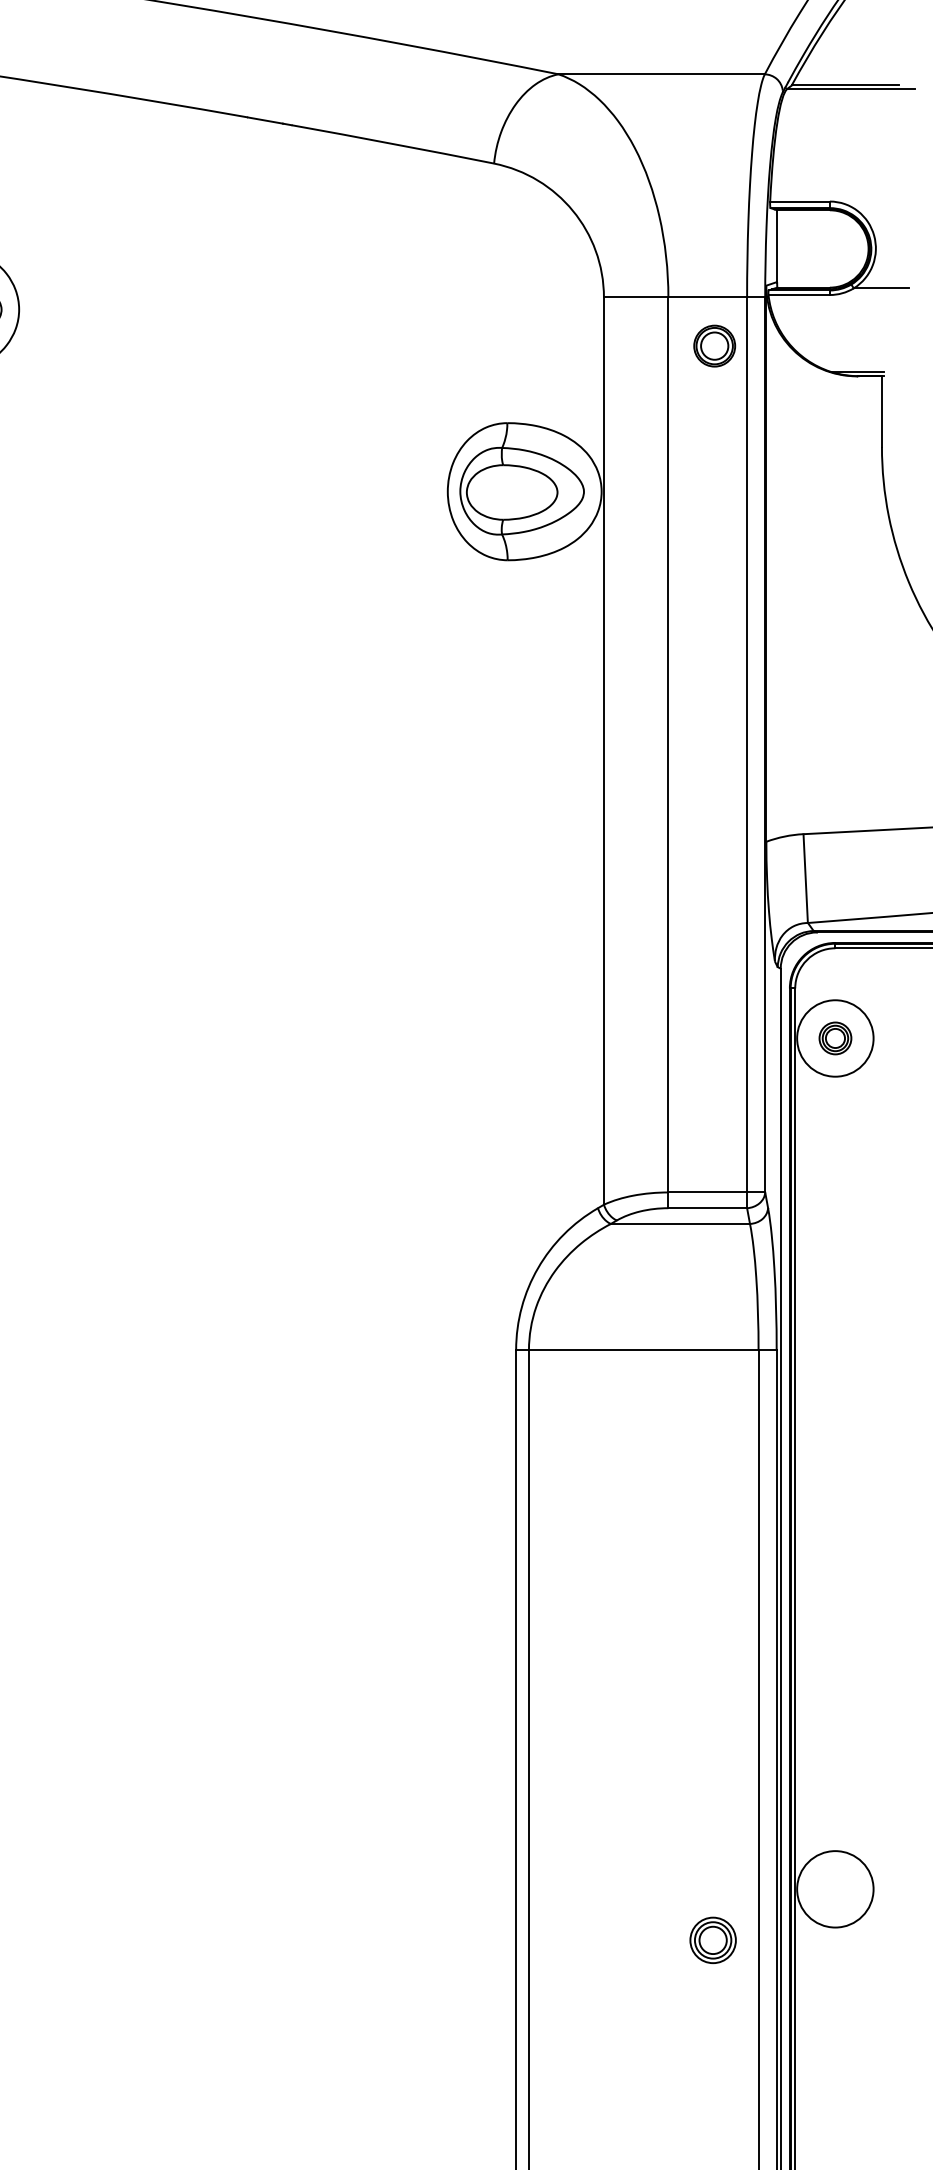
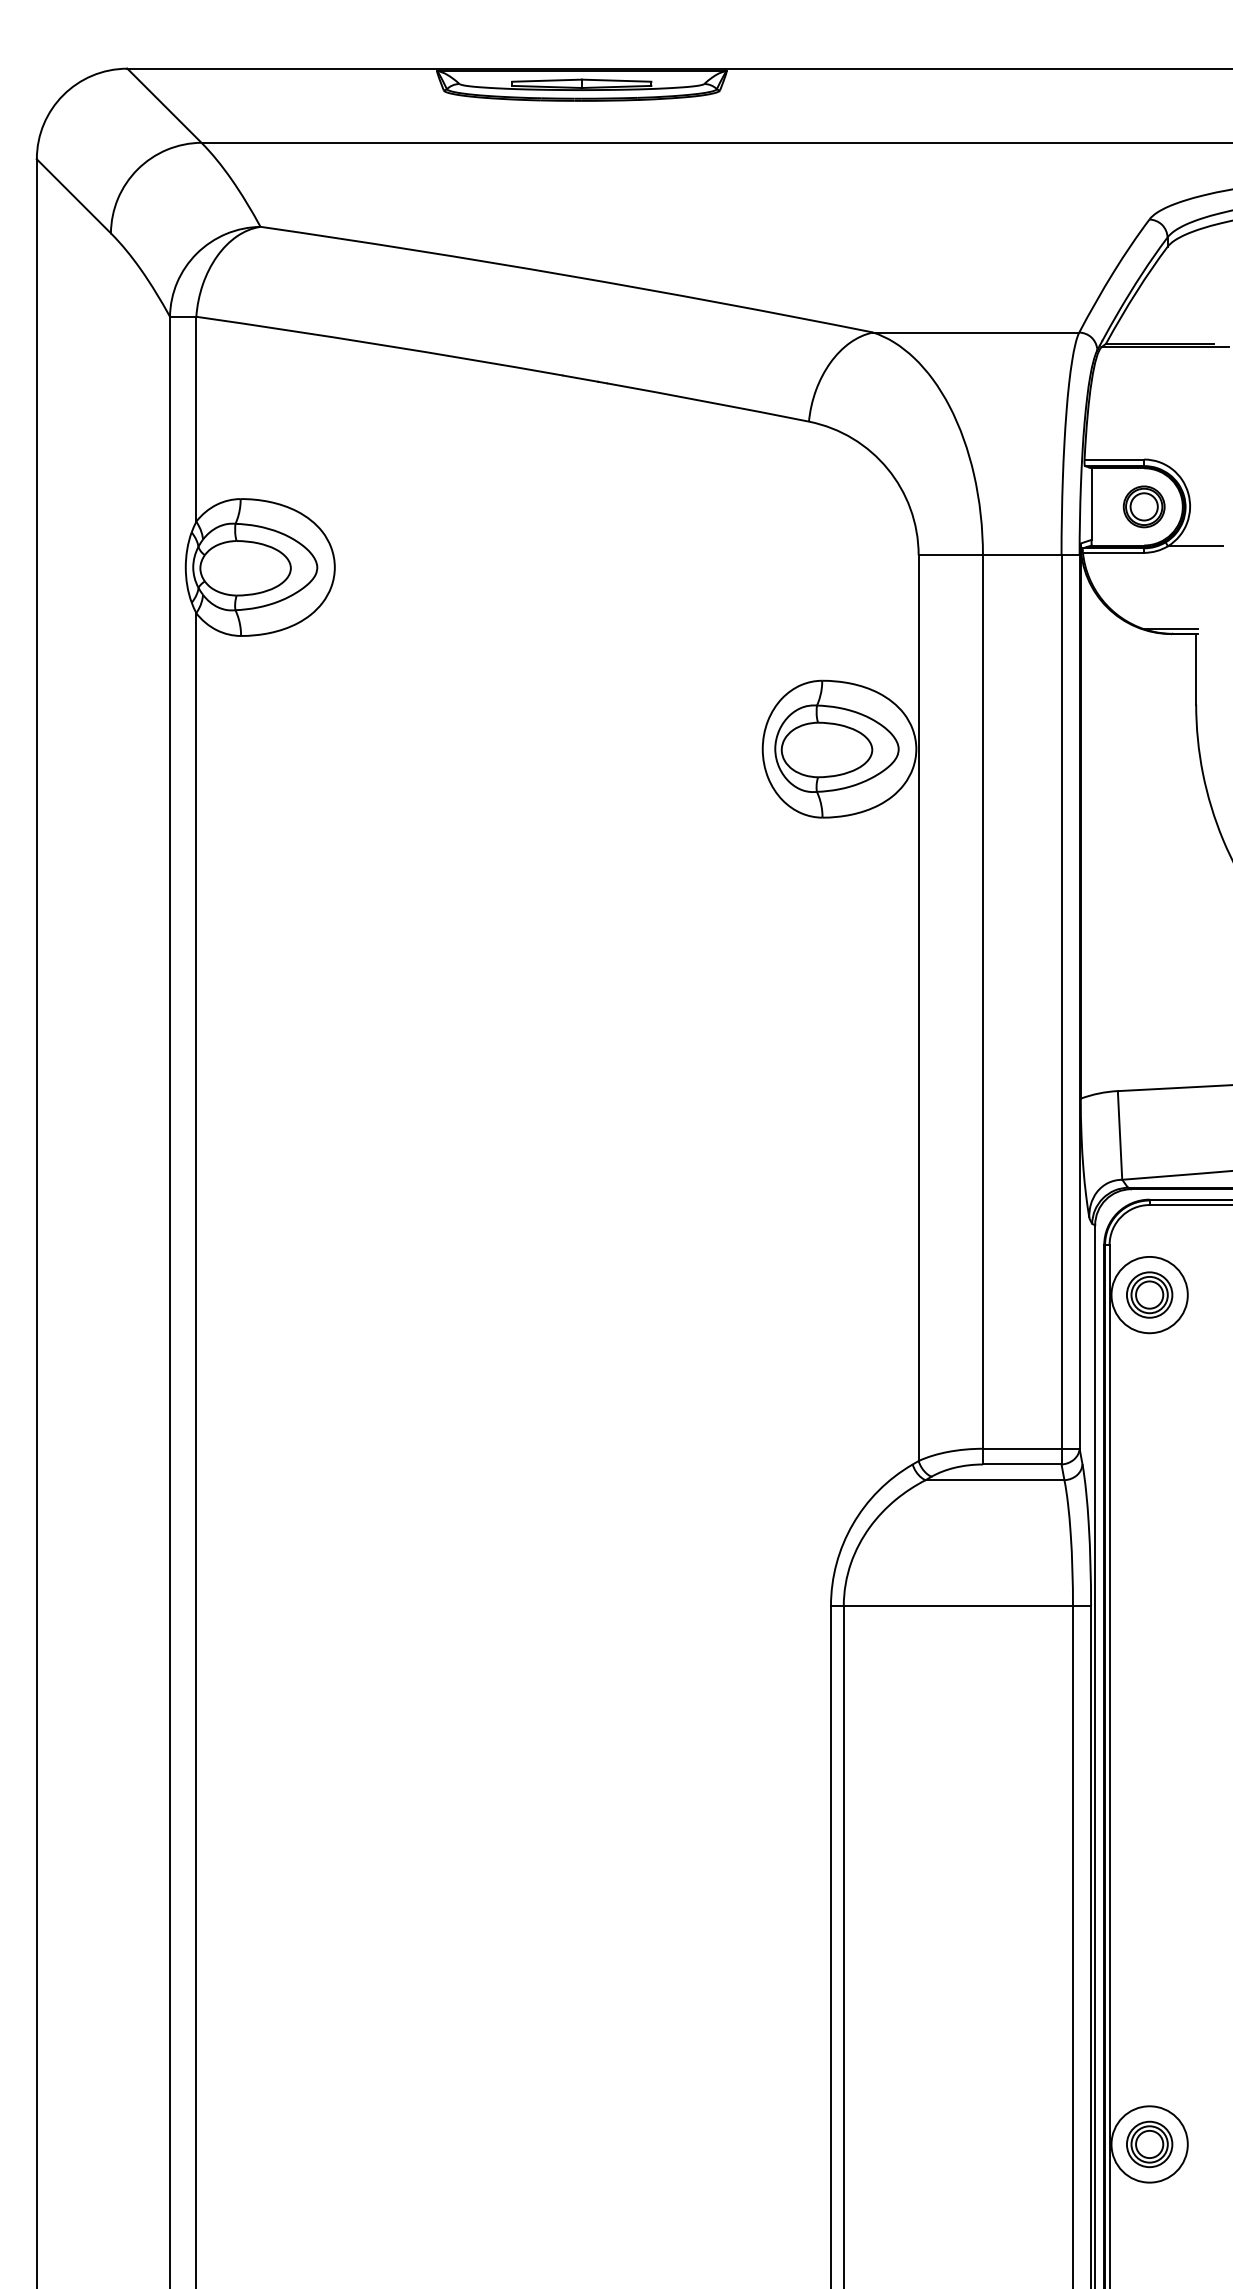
part: (714, 345) -> (1143, 506), moved
part: (835, 1037) -> (1149, 1294), size x1.43
part: (712, 1940) -> (1149, 2144), moved

